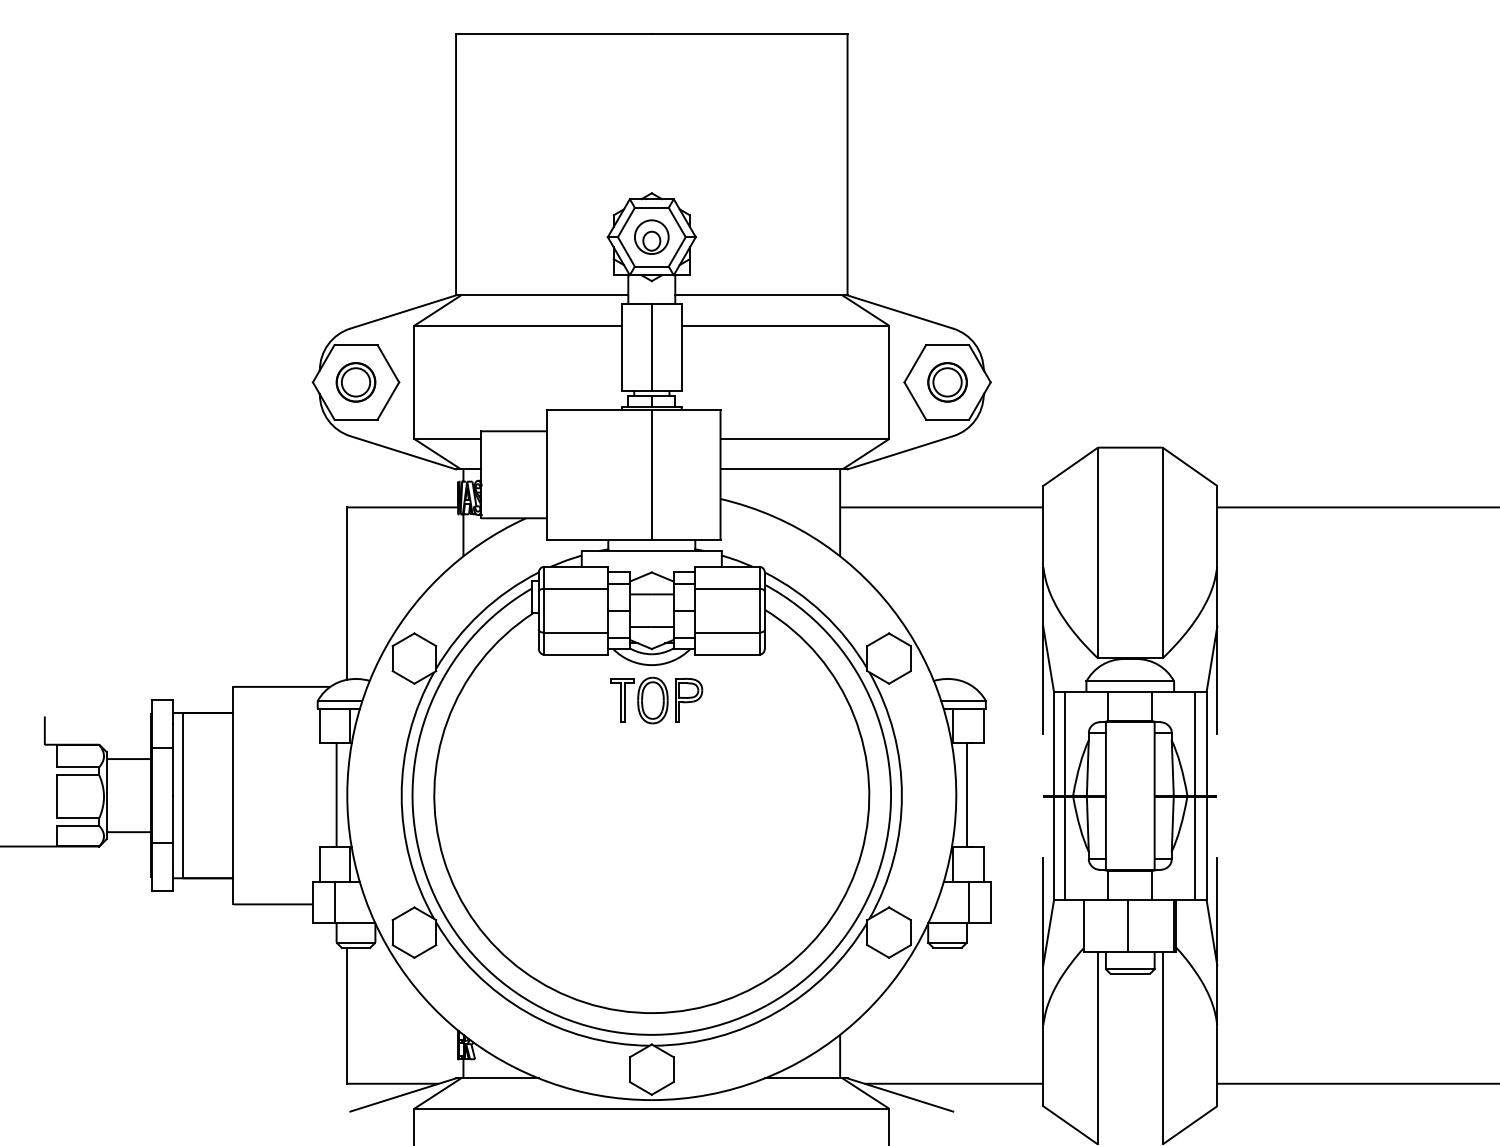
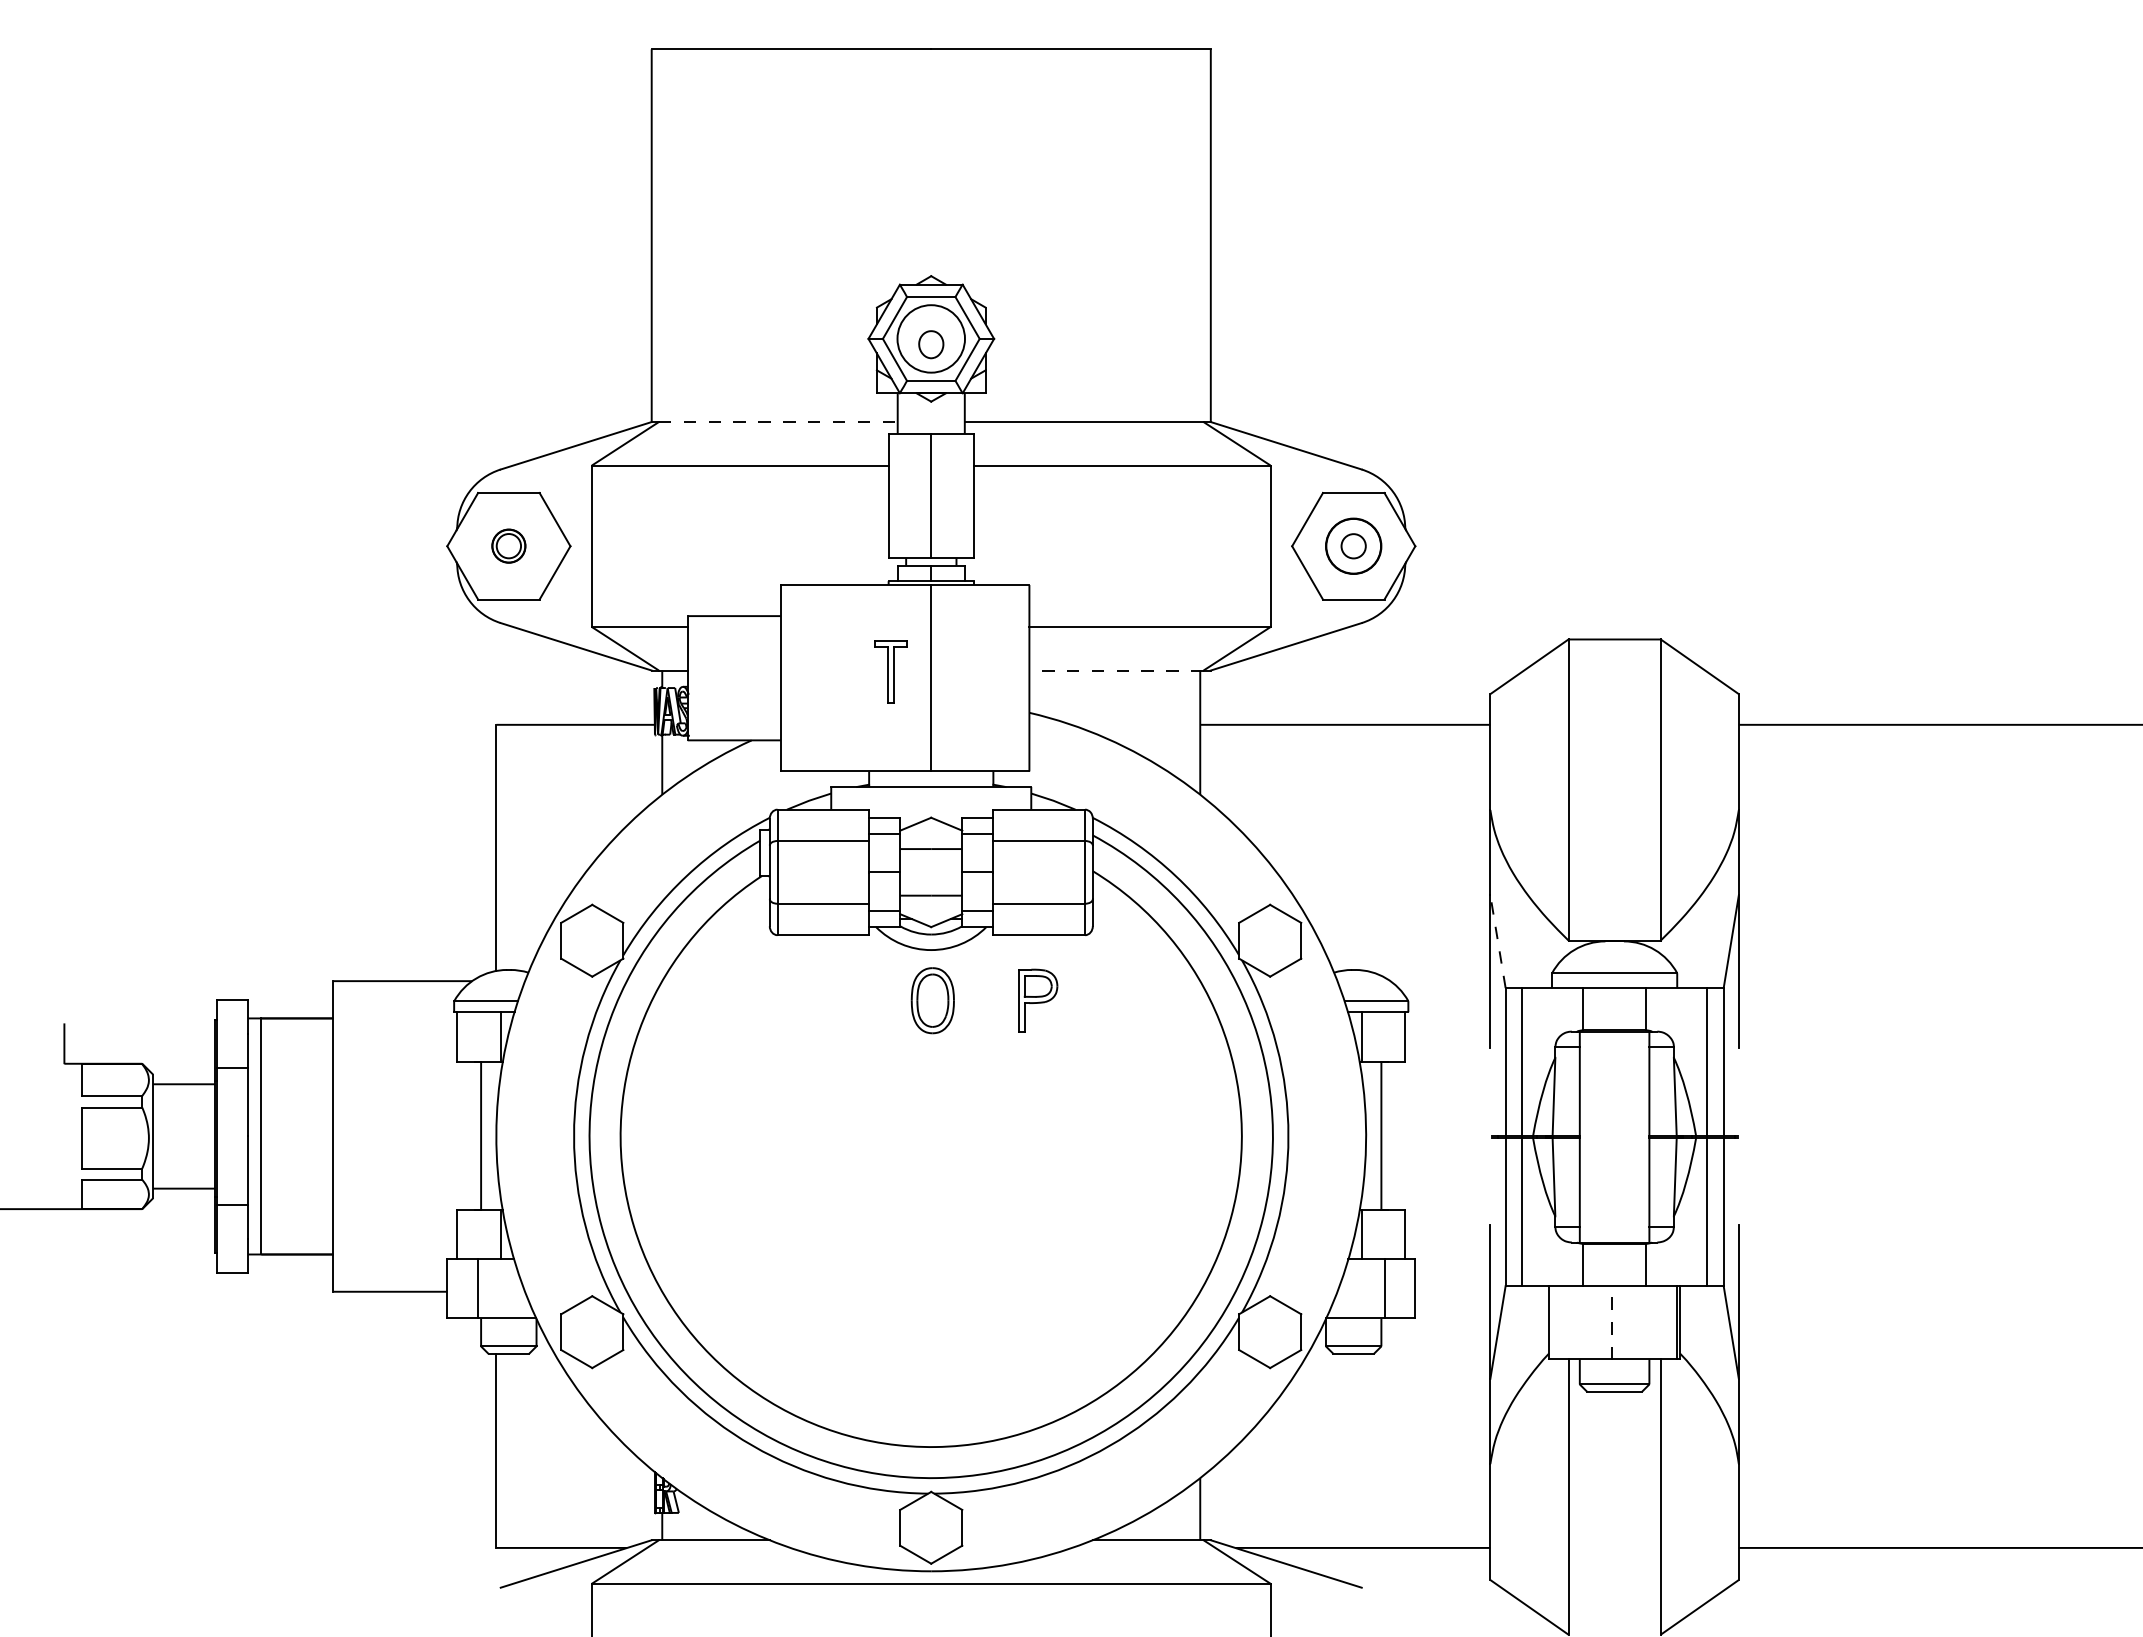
circle: (651, 236) -> (931, 338), size x1.4
line: (544, 295) -> (778, 422), solid -> dashed
part: (355, 381) -> (508, 545), size x0.6
circle: (947, 382) -> (1353, 546), size x0.6
line: (781, 469) -> (1116, 670), solid -> dashed
line: (1048, 659) -> (1497, 941), solid -> dashed
part: (622, 700) -> (890, 671), moved
part: (689, 700) -> (1038, 1000), moved
line: (1128, 925) -> (1611, 1322), solid -> dashed

